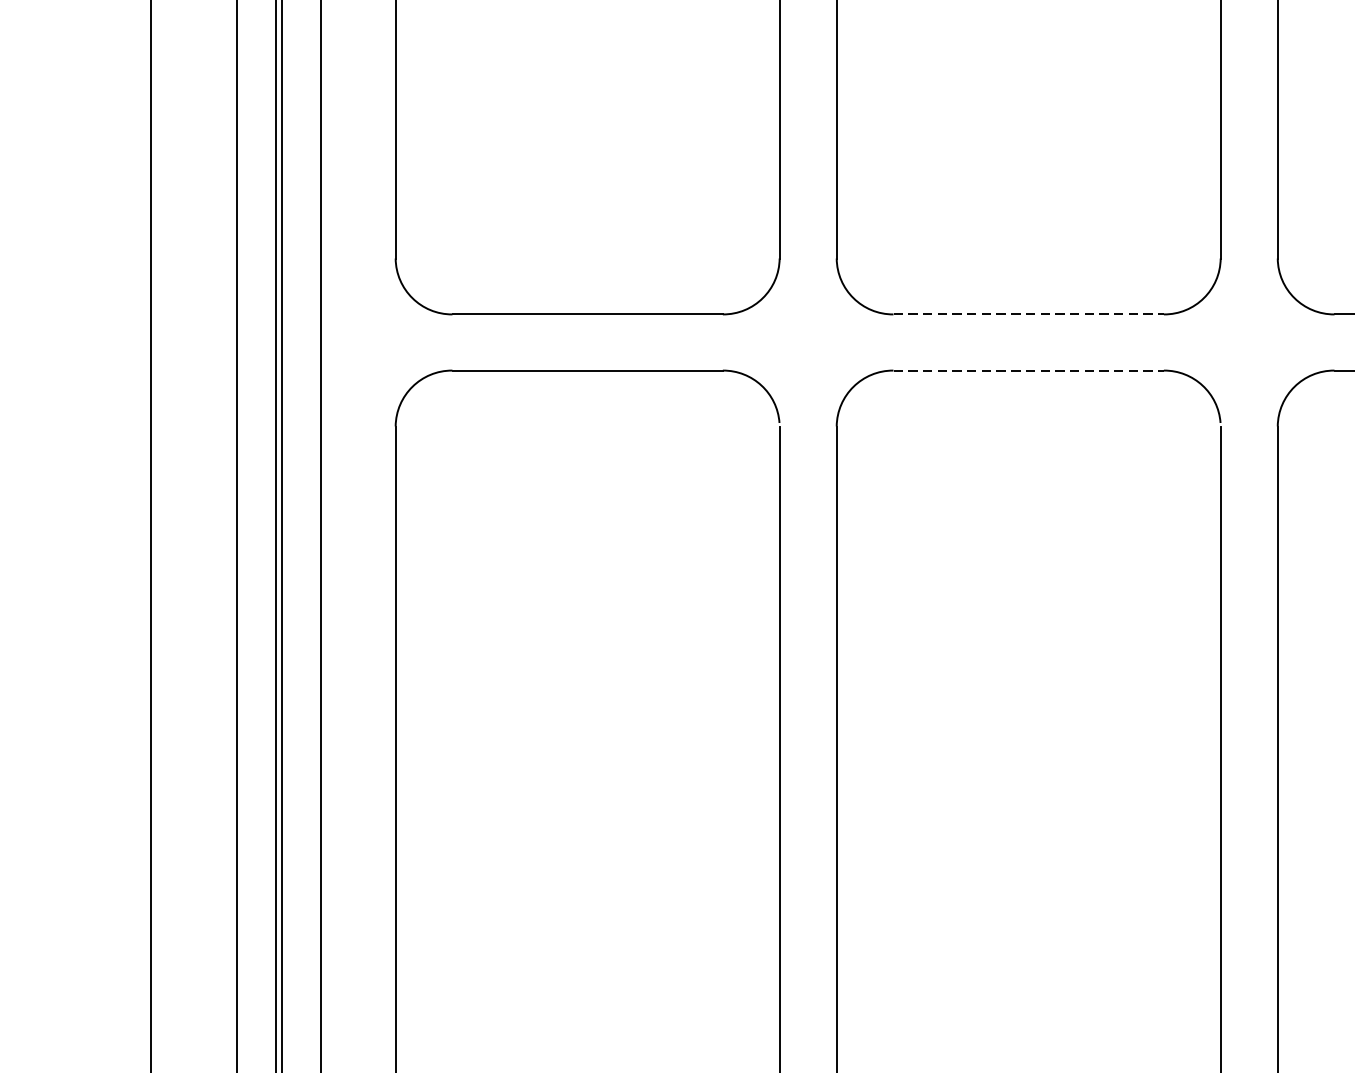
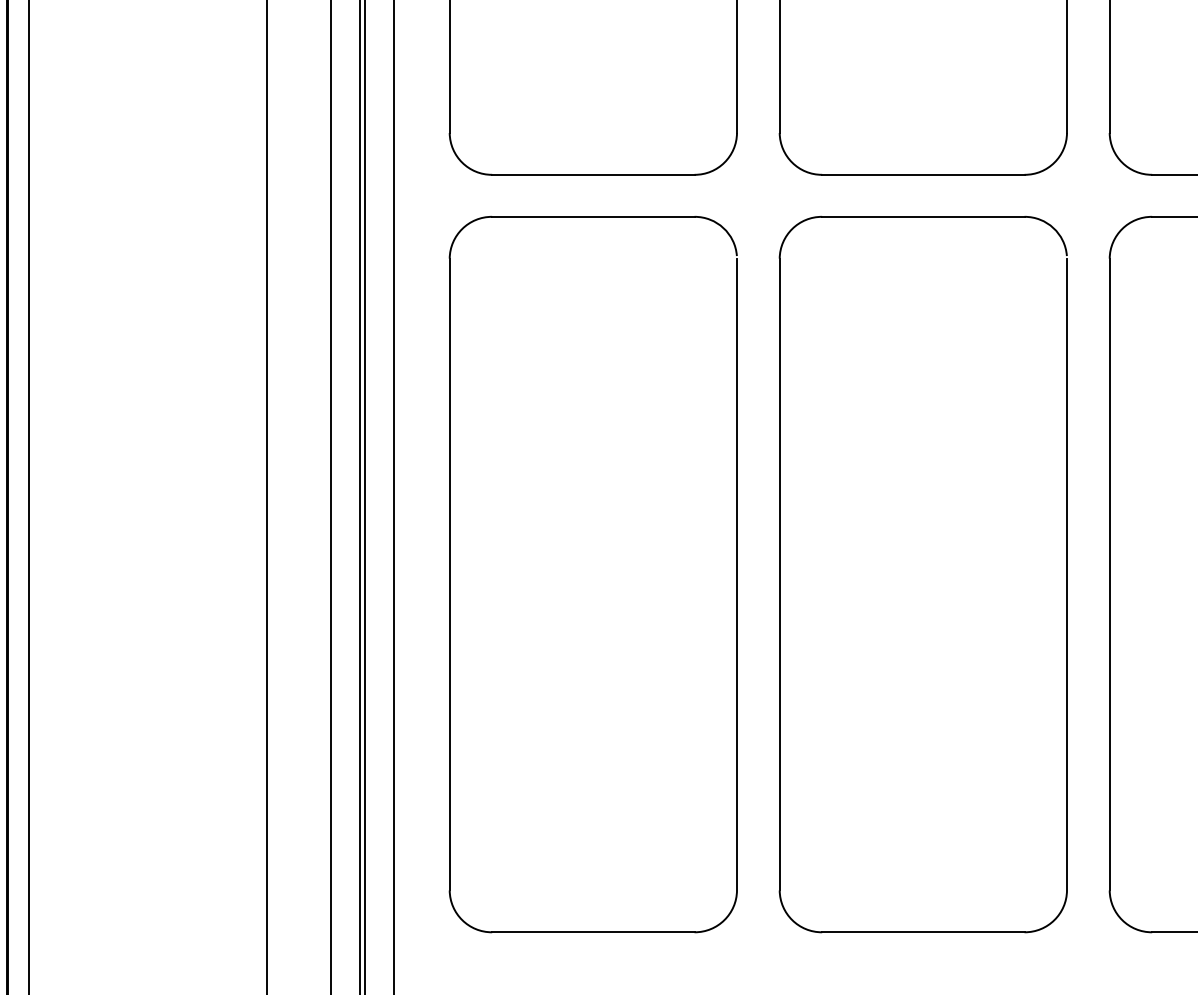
line: (1028, 313) -> (923, 174), dashed -> solid
line: (1028, 370) -> (923, 216), dashed -> solid

